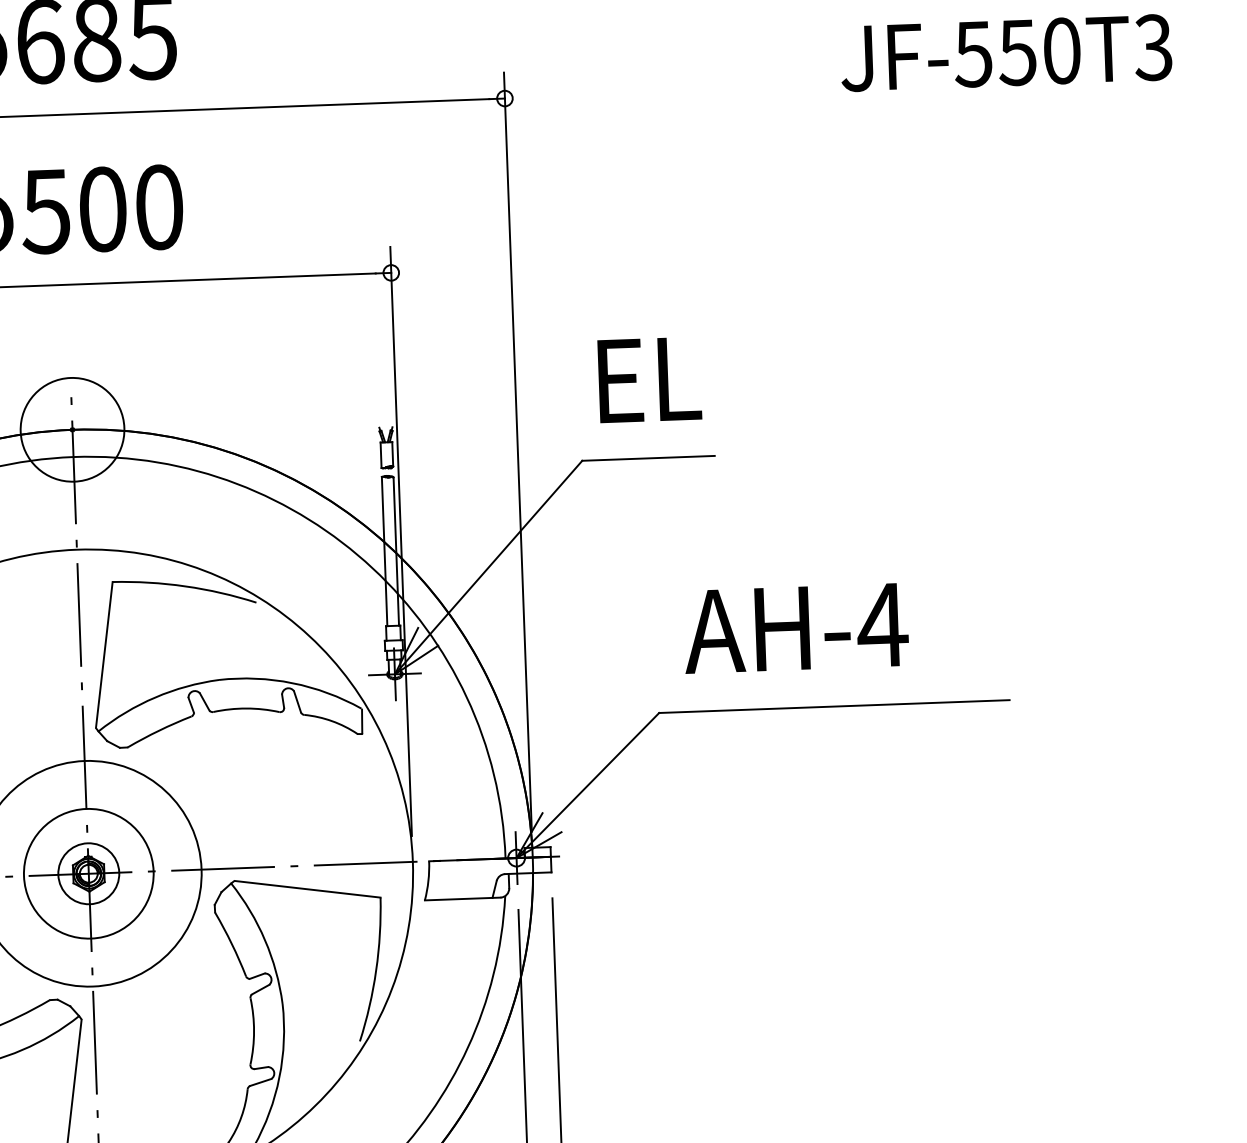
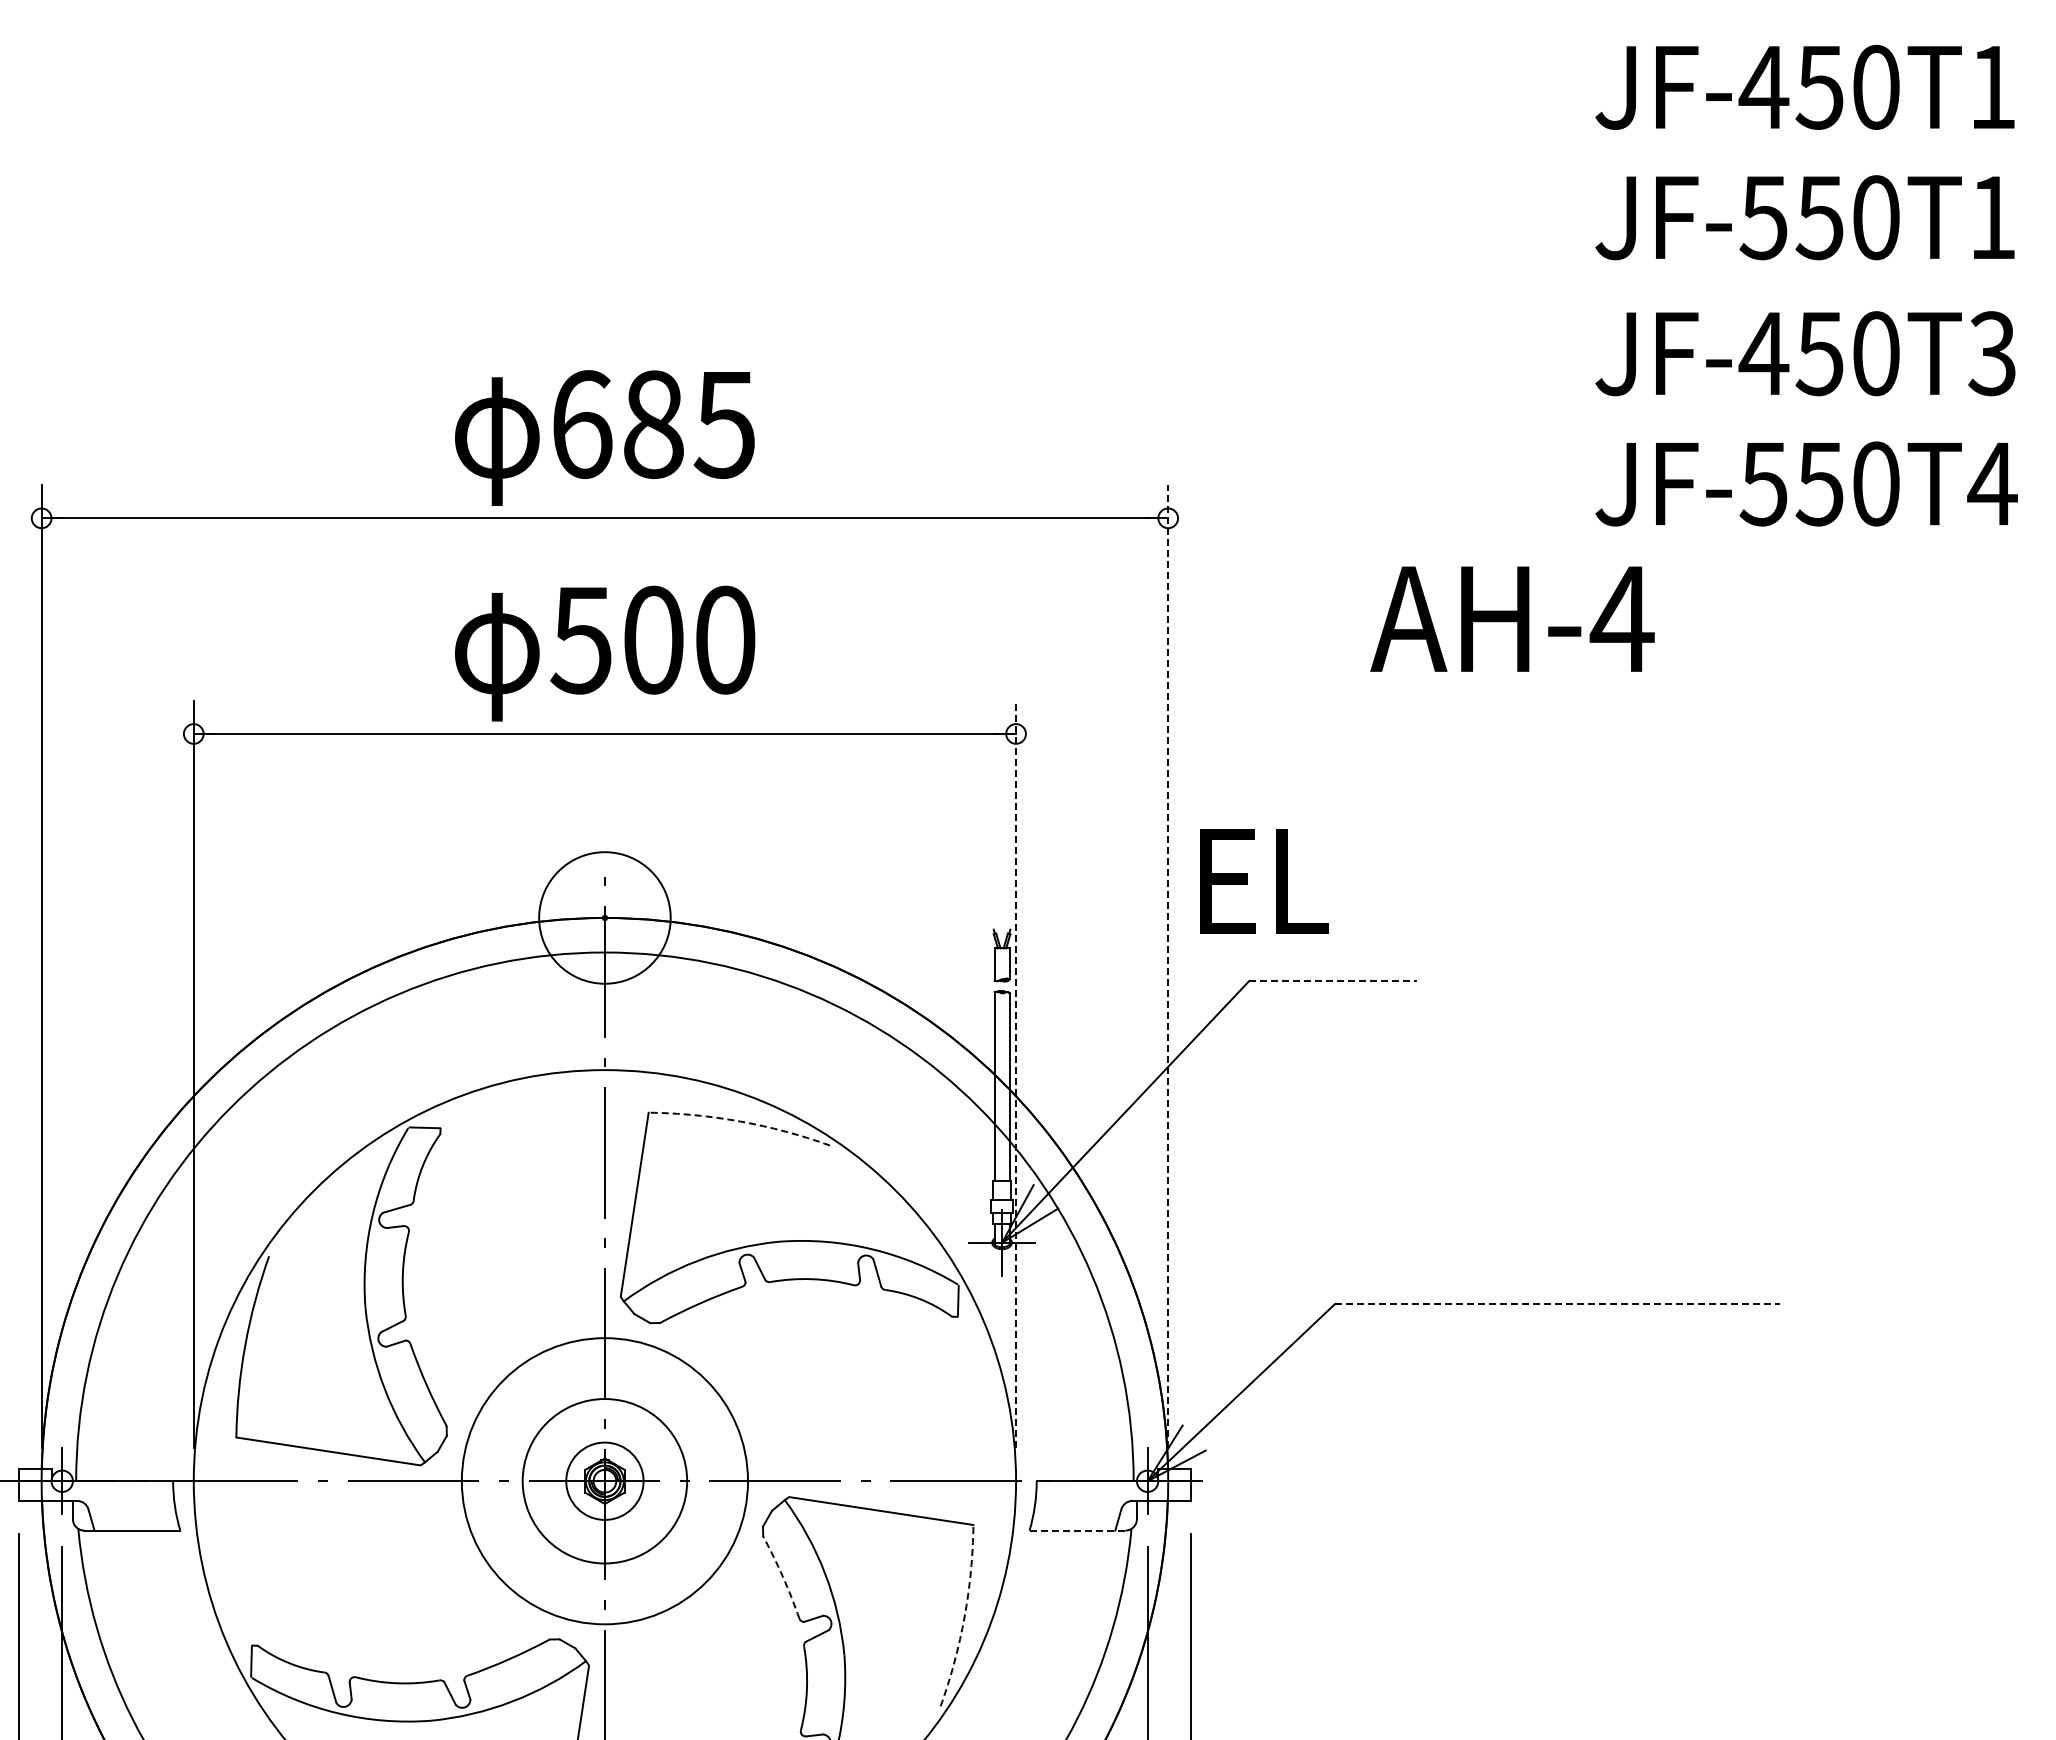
text: (1153, 47) -> (1992, 483), JF-550T3 -> JF-550T4
text: (649, 379) -> (1264, 881), moved
line: (518, 451) -> (1168, 966), solid -> dashed
line: (648, 458) -> (1333, 980), solid -> dashed
line: (401, 541) -> (1016, 1074), solid -> dashed
arc: (185, 586) -> (740, 1121), solid -> dashed
text: (796, 627) -> (1512, 618), moved
line: (834, 706) -> (1557, 1304), solid -> dashed
line: (462, 898) -> (1077, 1530), solid -> dashed
arc: (231, 944) -> (782, 1577), solid -> dashed
arc: (376, 969) -> (964, 1616), solid -> dashed

